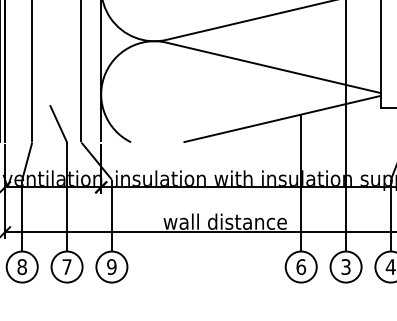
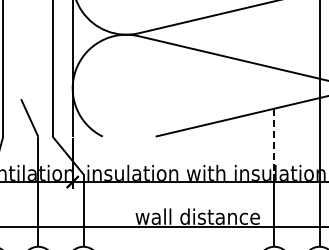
line: (301, 147) -> (274, 141), solid -> dashed

